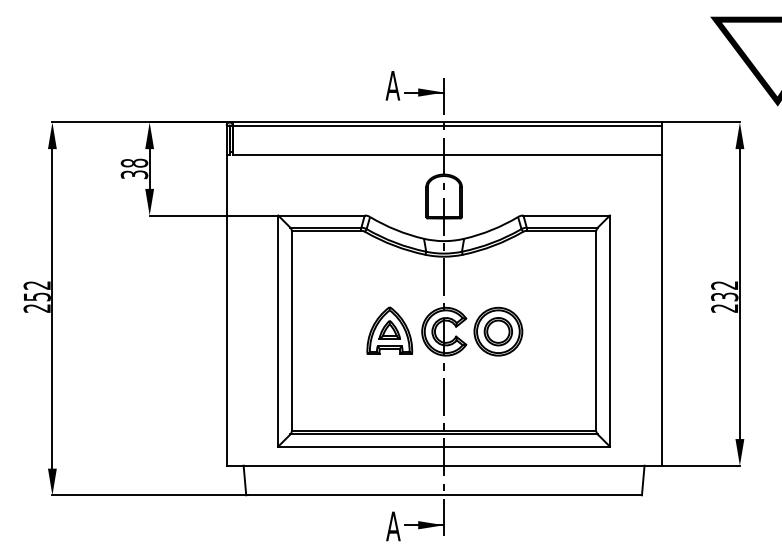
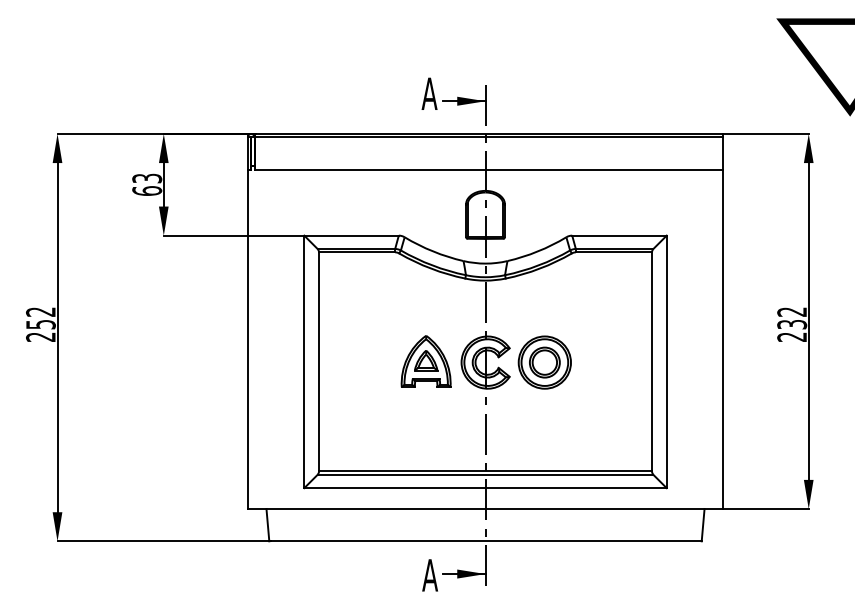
text: (134, 168) -> (147, 184), 38 -> 63

